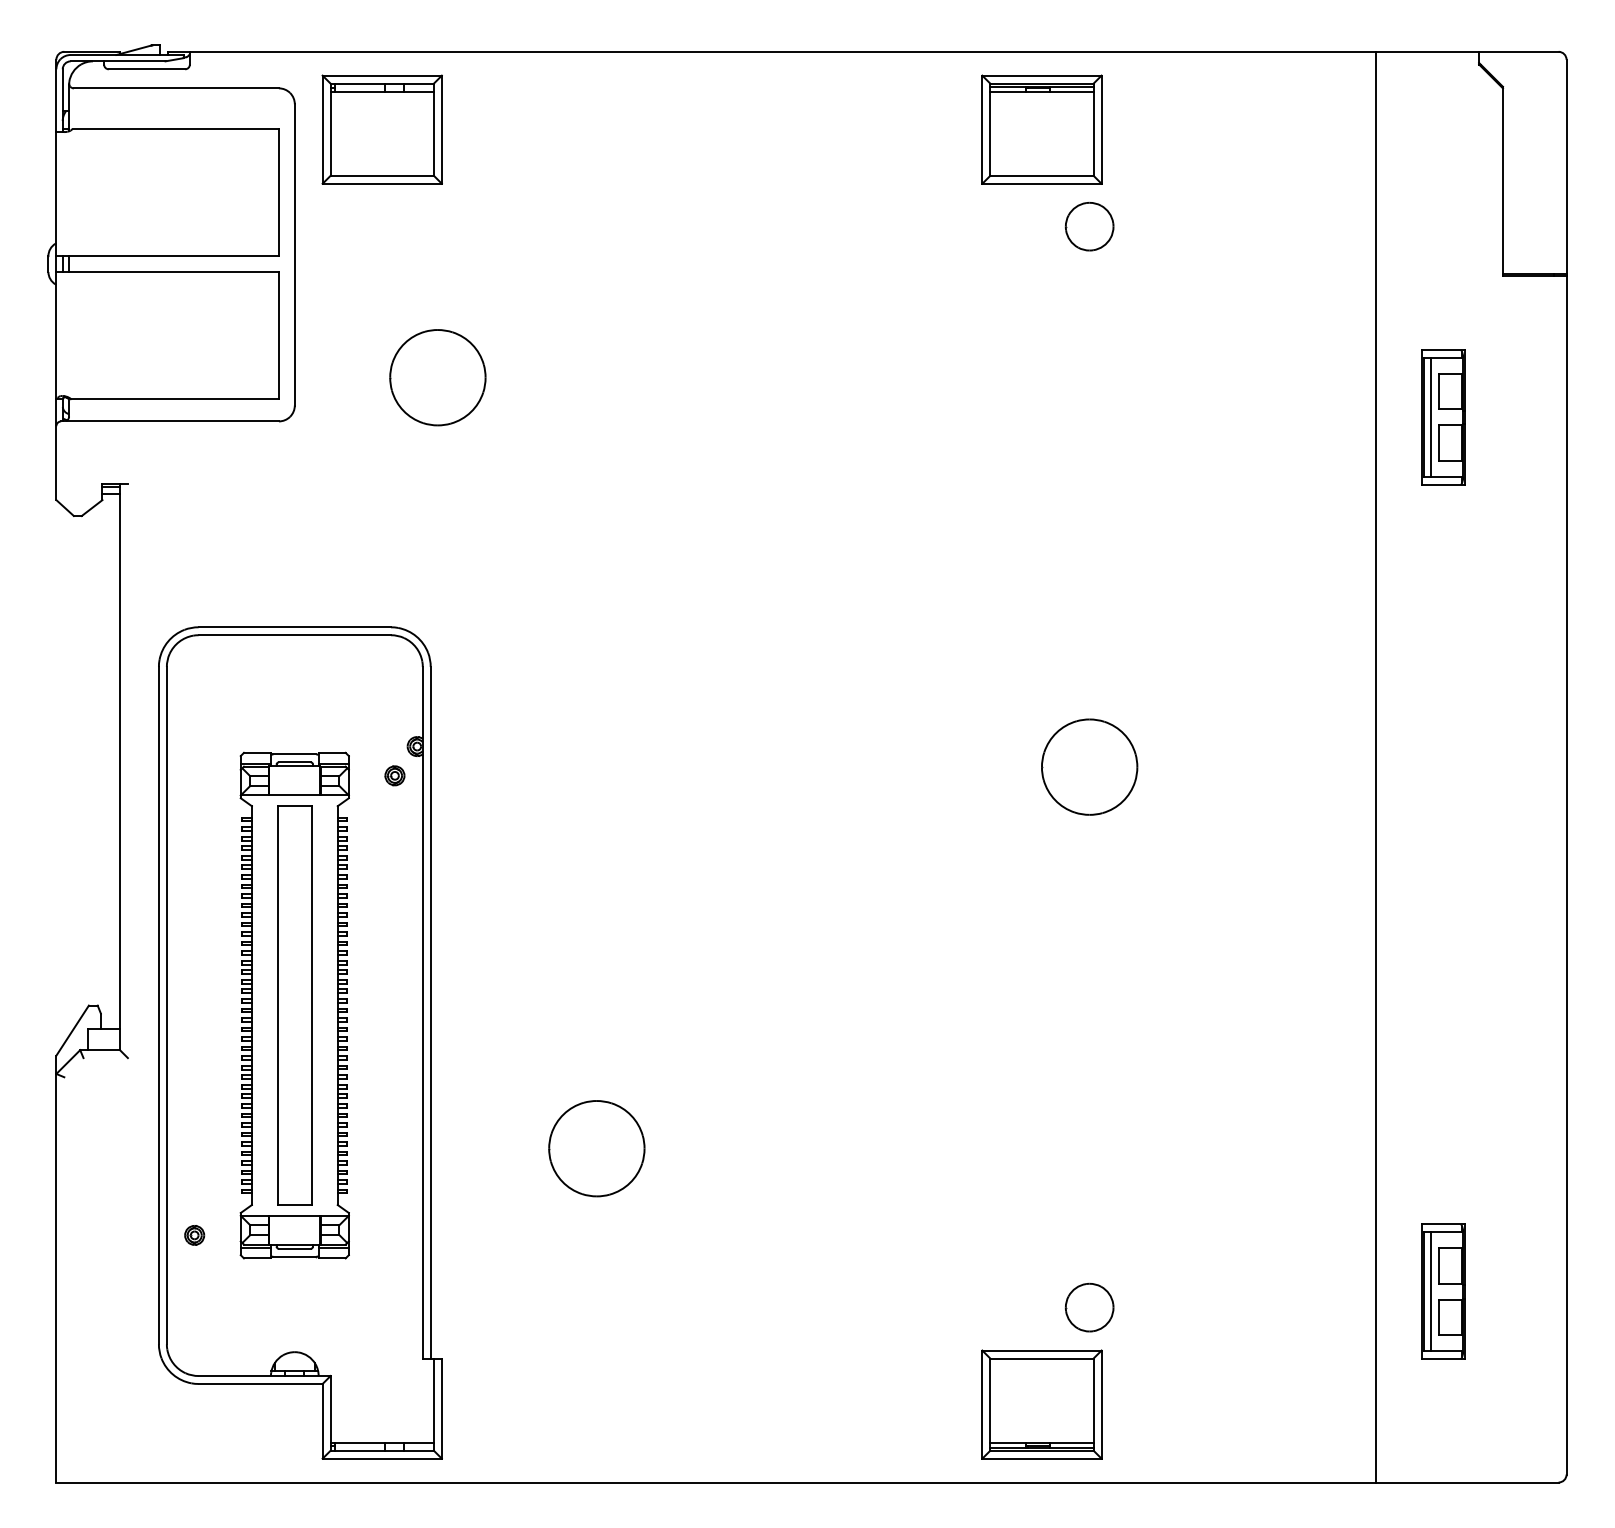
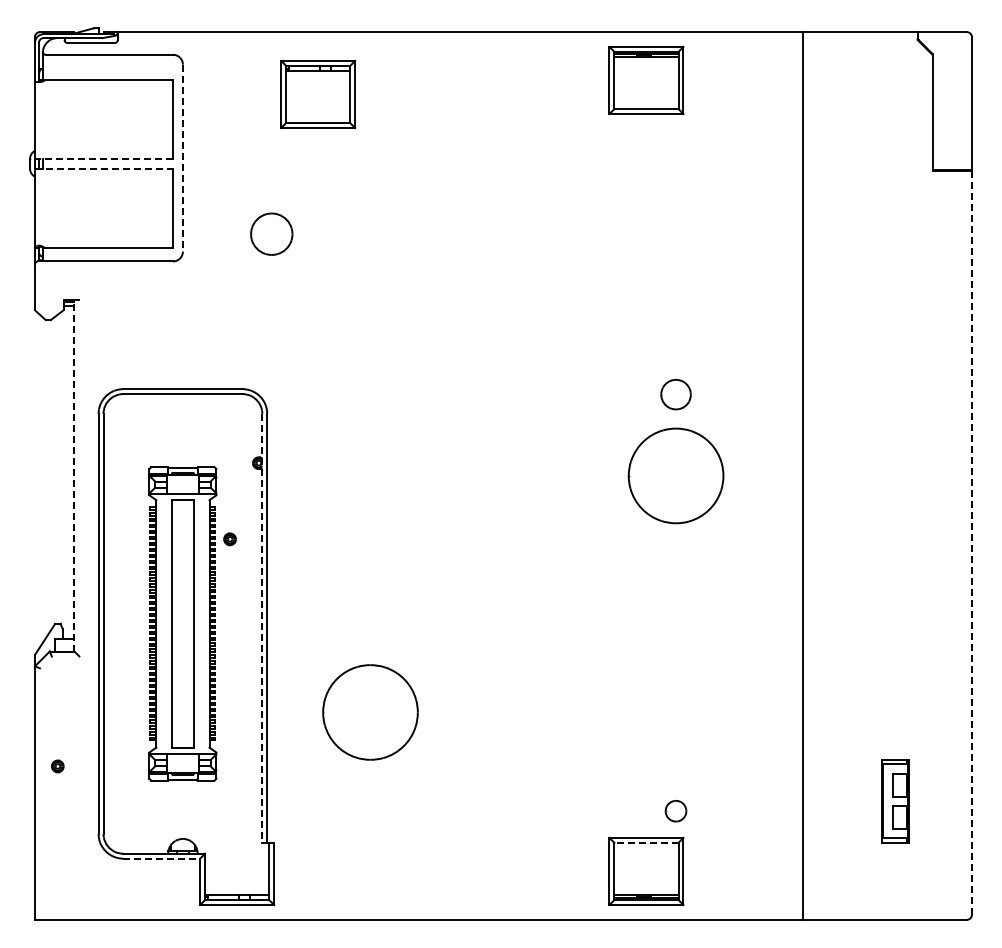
part: (382, 128) -> (318, 93), moved
part: (1088, 226) -> (675, 394), moved
line: (166, 255) -> (103, 158), solid -> dashed
line: (294, 255) -> (182, 158), solid -> dashed
line: (168, 271) -> (104, 168), solid -> dashed
part: (437, 376) -> (271, 233), size x0.7
part: (1443, 416) -> (895, 258), removed
line: (120, 766) -> (74, 475), solid -> dashed
part: (1088, 766) -> (675, 475), size x1.6
line: (1375, 766) -> (802, 475), moved
part: (394, 776) -> (229, 539), moved
line: (1565, 876) -> (971, 543), solid -> dashed
line: (423, 1013) -> (262, 628), solid -> dashed
part: (595, 1148) -> (369, 712), size x1.6
part: (194, 1235) -> (57, 766), moved
line: (1432, 1291) -> (888, 801), removed
part: (1088, 1306) -> (675, 810), size x0.7
line: (1040, 1357) -> (645, 842), solid -> dashed
line: (261, 1383) -> (162, 858), solid -> dashed

